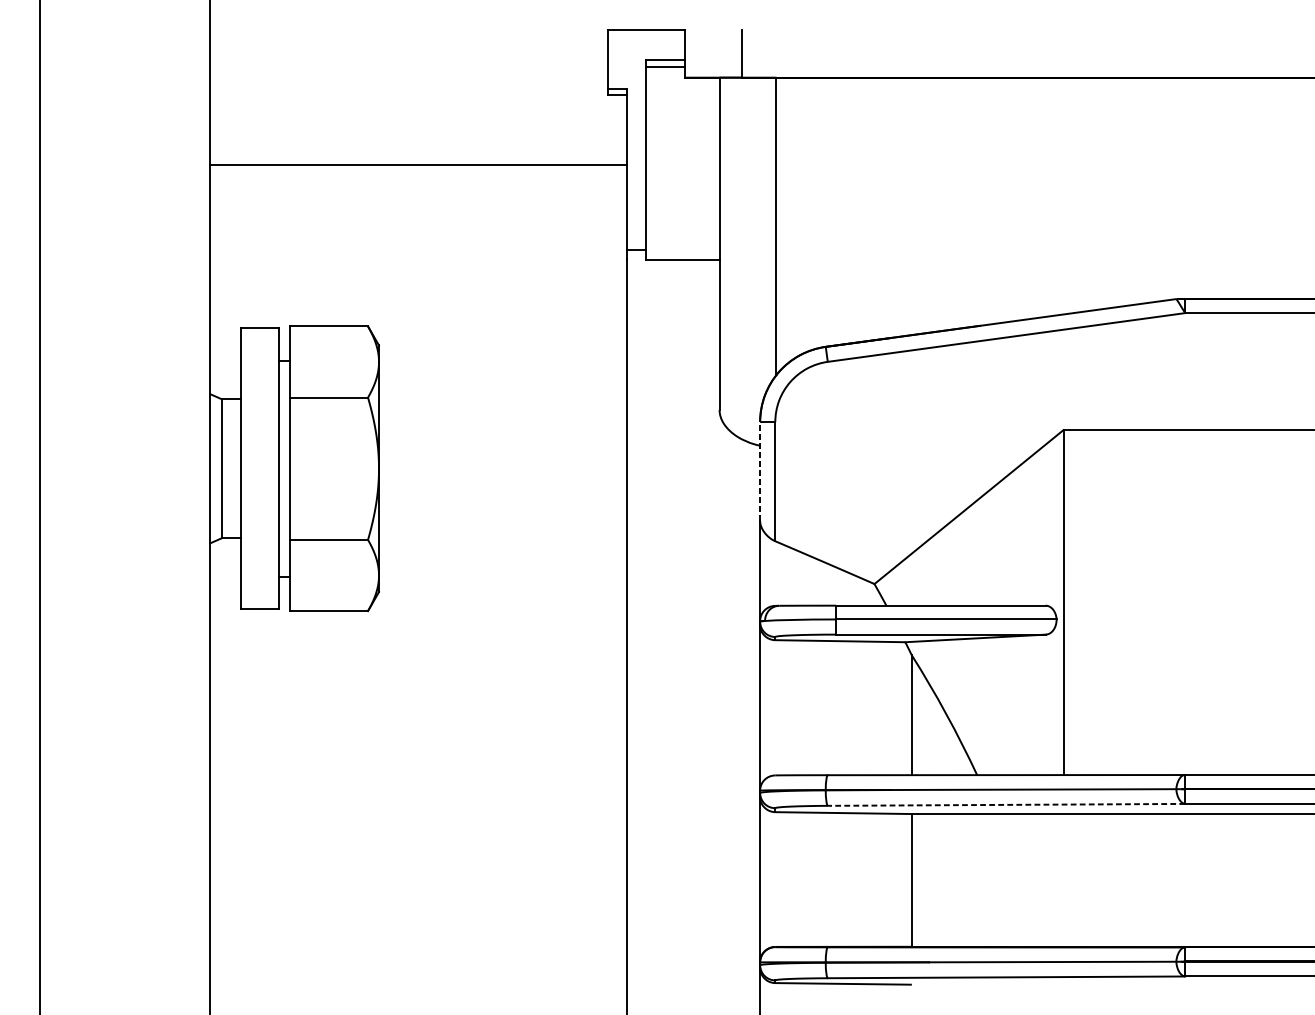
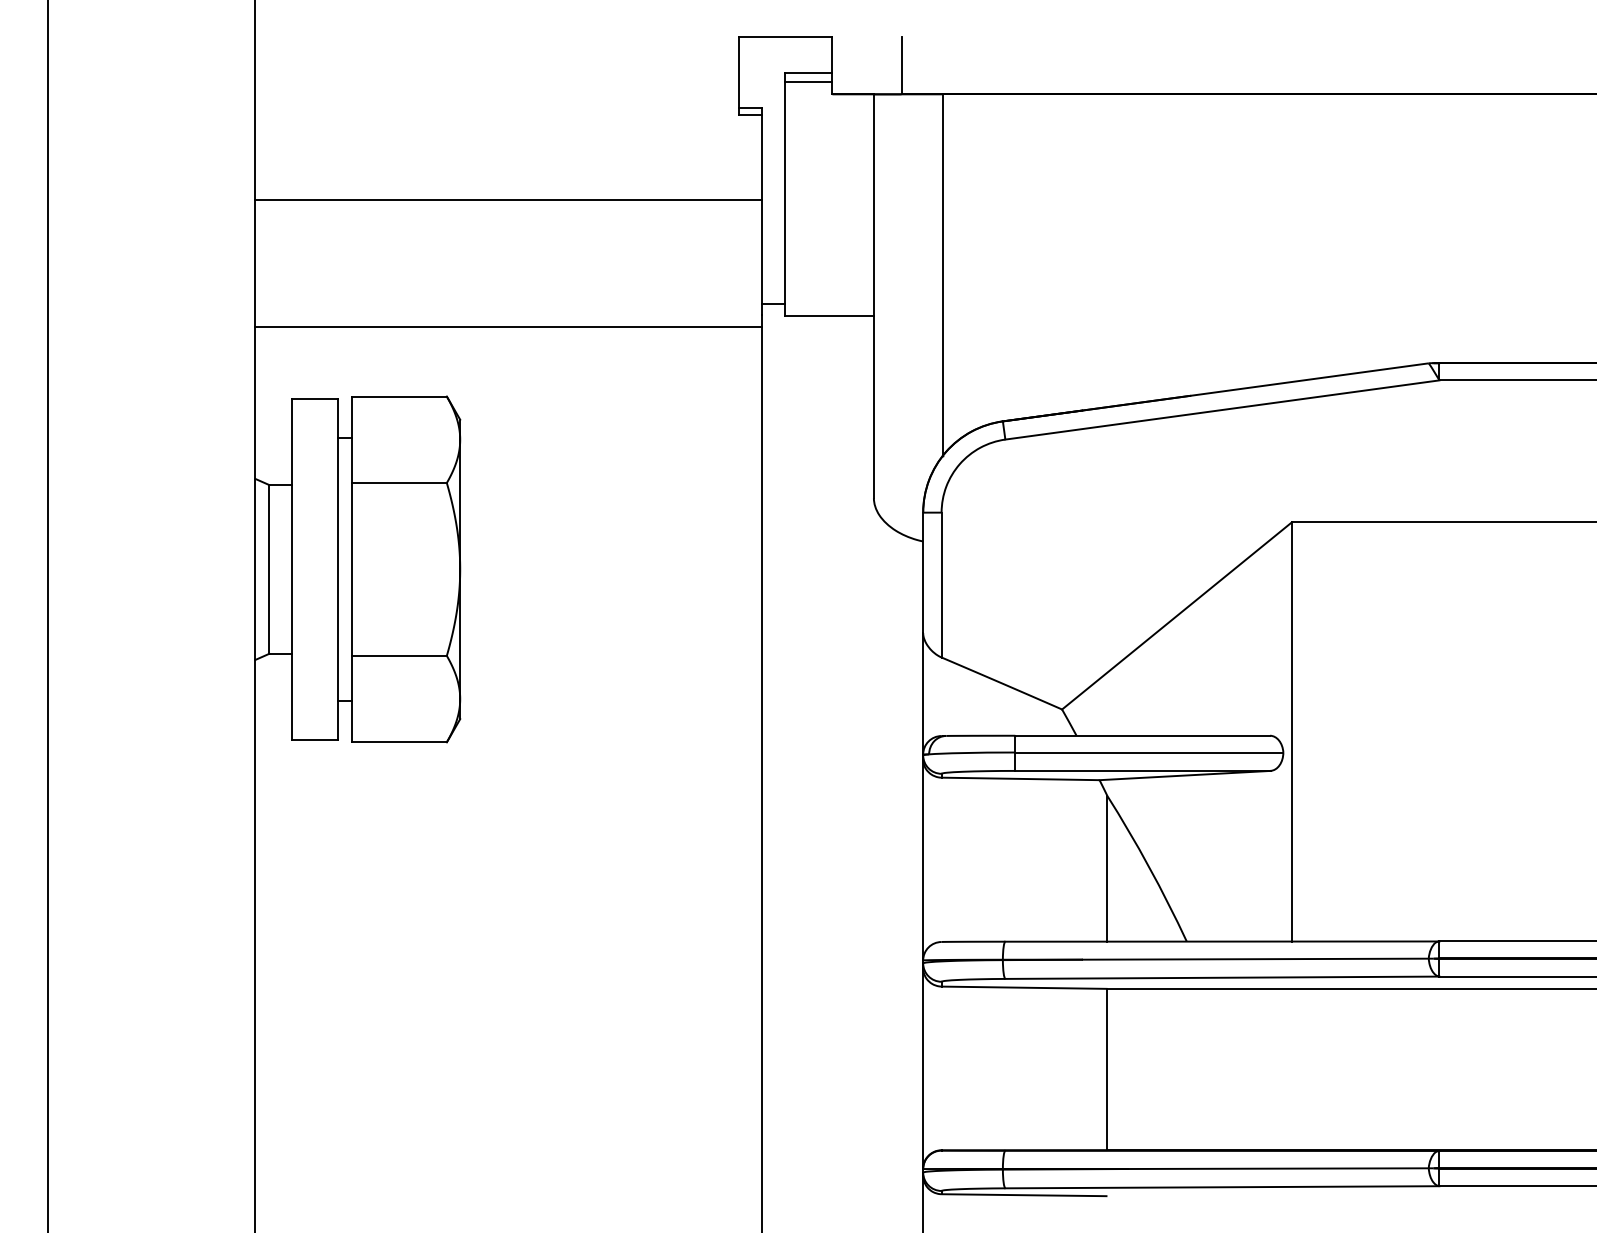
line: (418, 268) -> (508, 326), added
line: (760, 471) -> (923, 572), dashed -> solid
line: (1005, 804) -> (1221, 977), dashed -> solid

